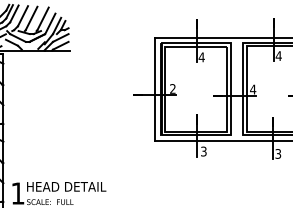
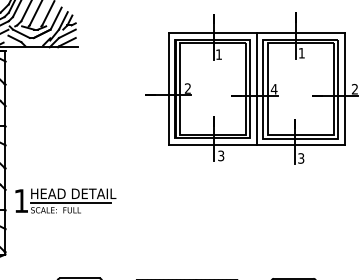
text: (278, 56) -> (301, 53), 4 -> 1
text: (201, 57) -> (218, 54), 4 -> 1
line: (236, 88) -> (256, 88), added
line: (63, 194) -> (70, 202), added

